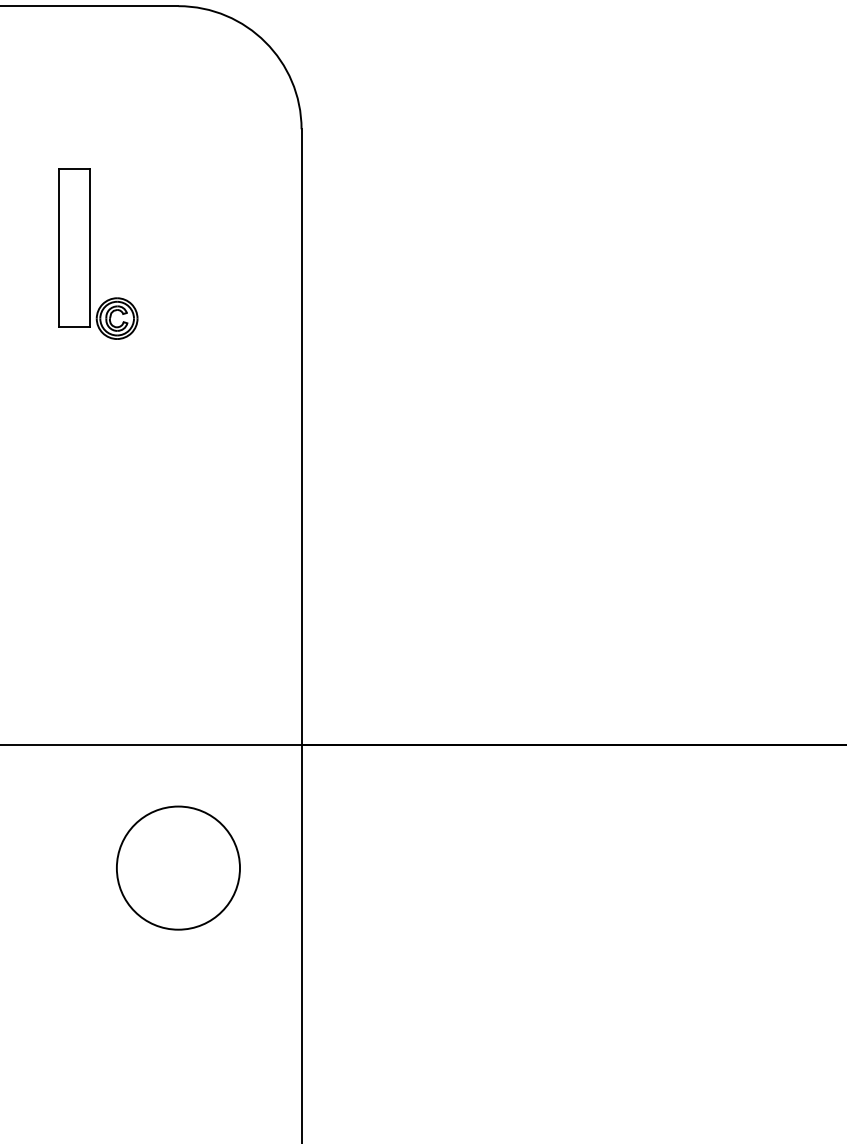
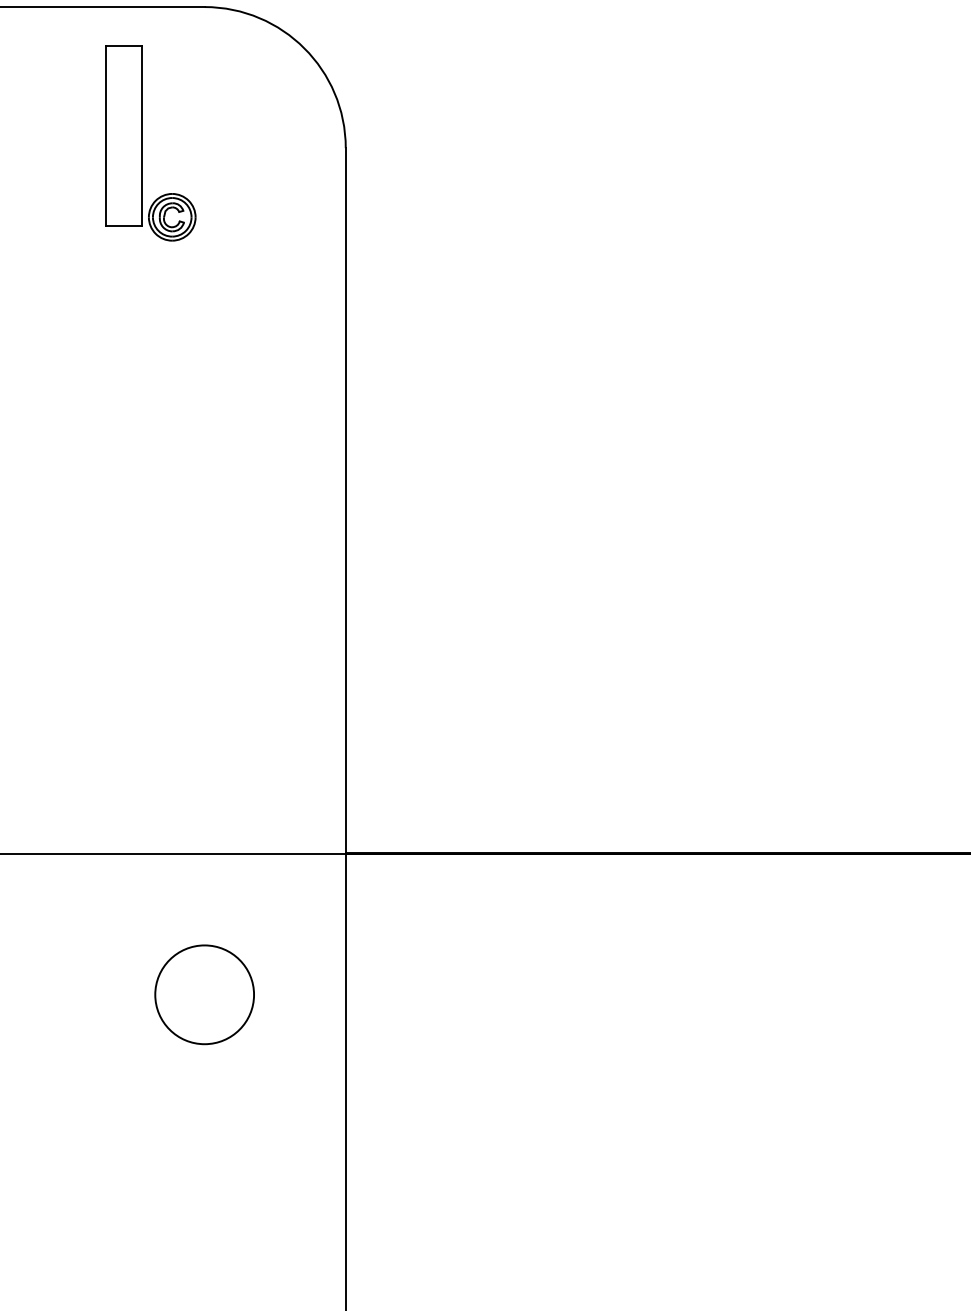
part: (90, 253) -> (141, 142), moved
circle: (178, 867) -> (204, 994), size x0.7

